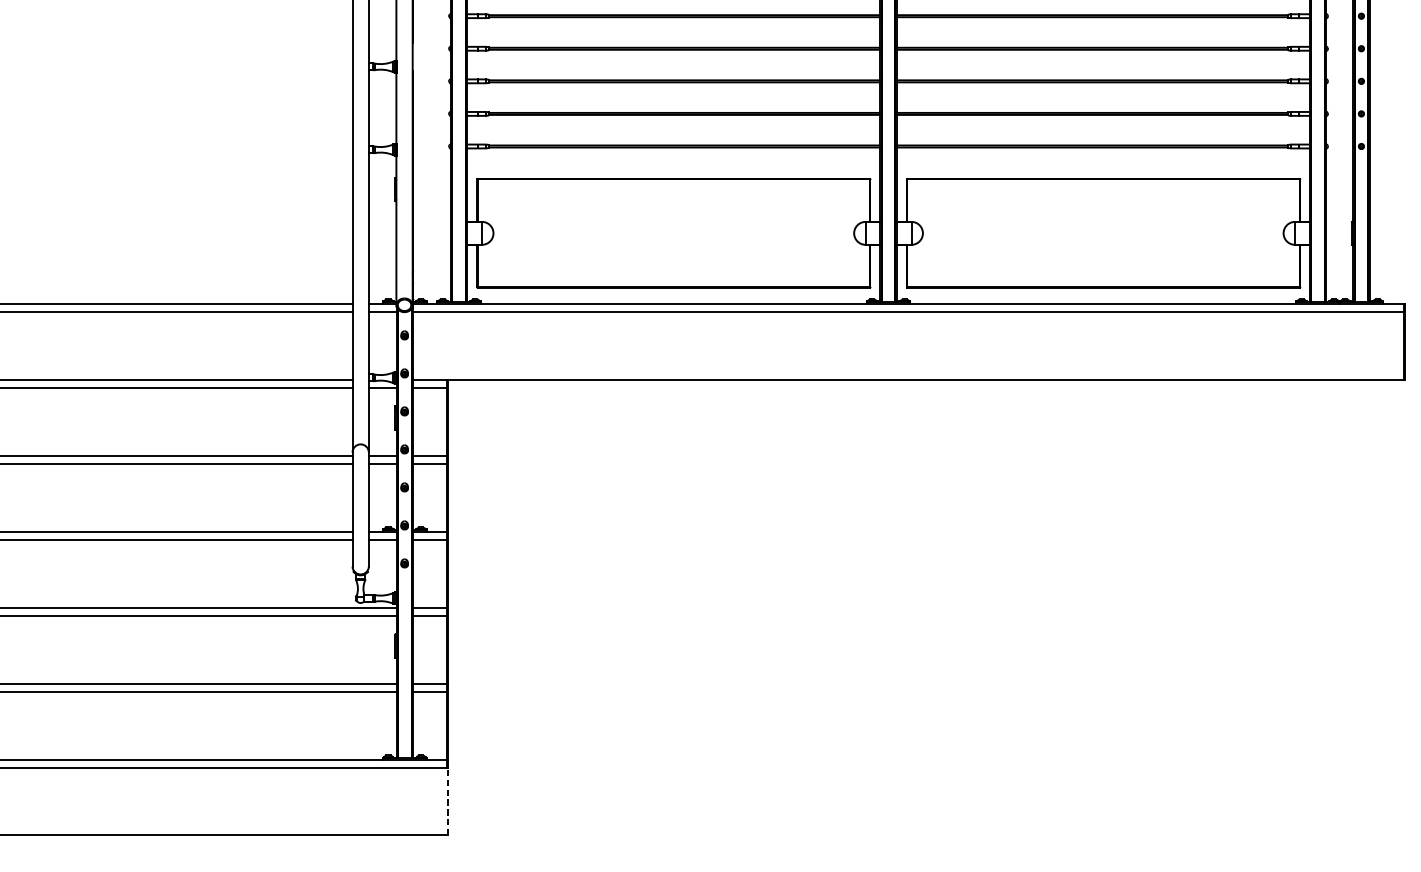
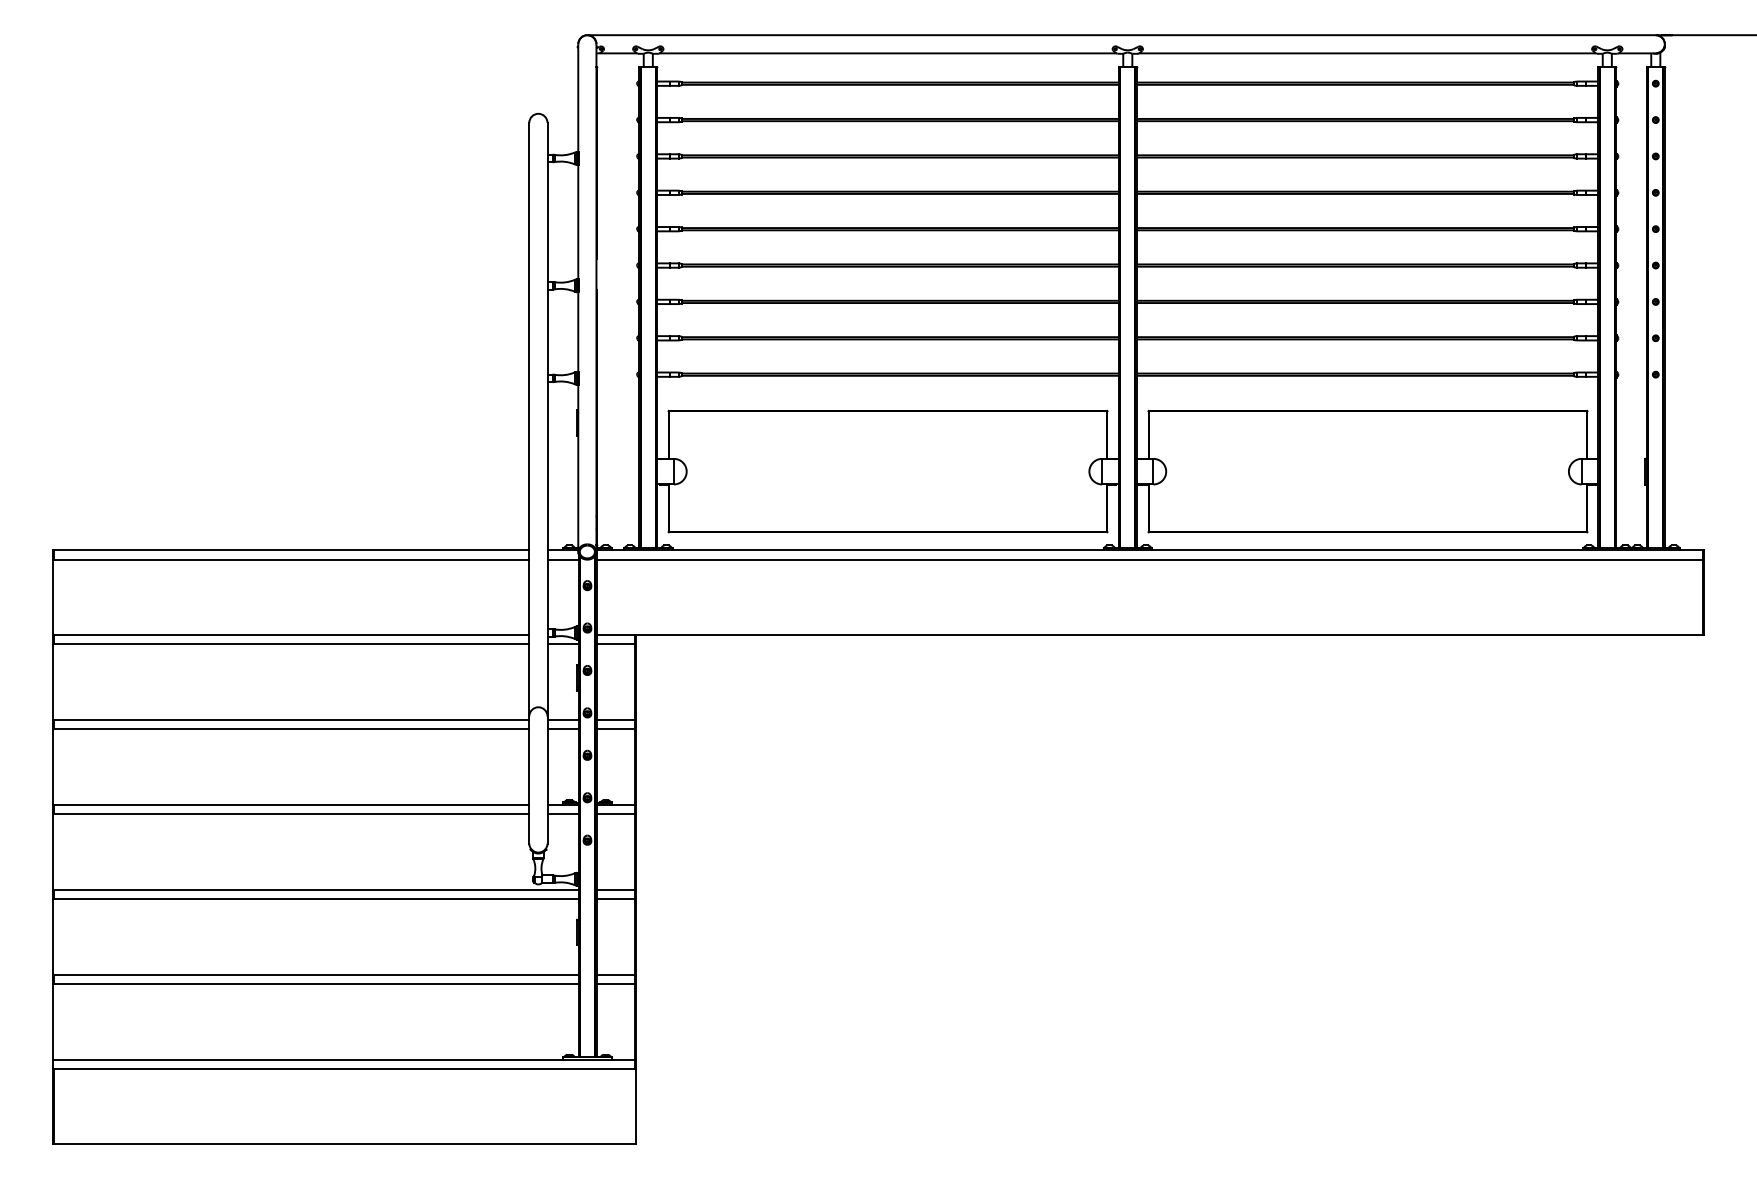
line: (448, 801) -> (636, 1106), dashed -> solid

